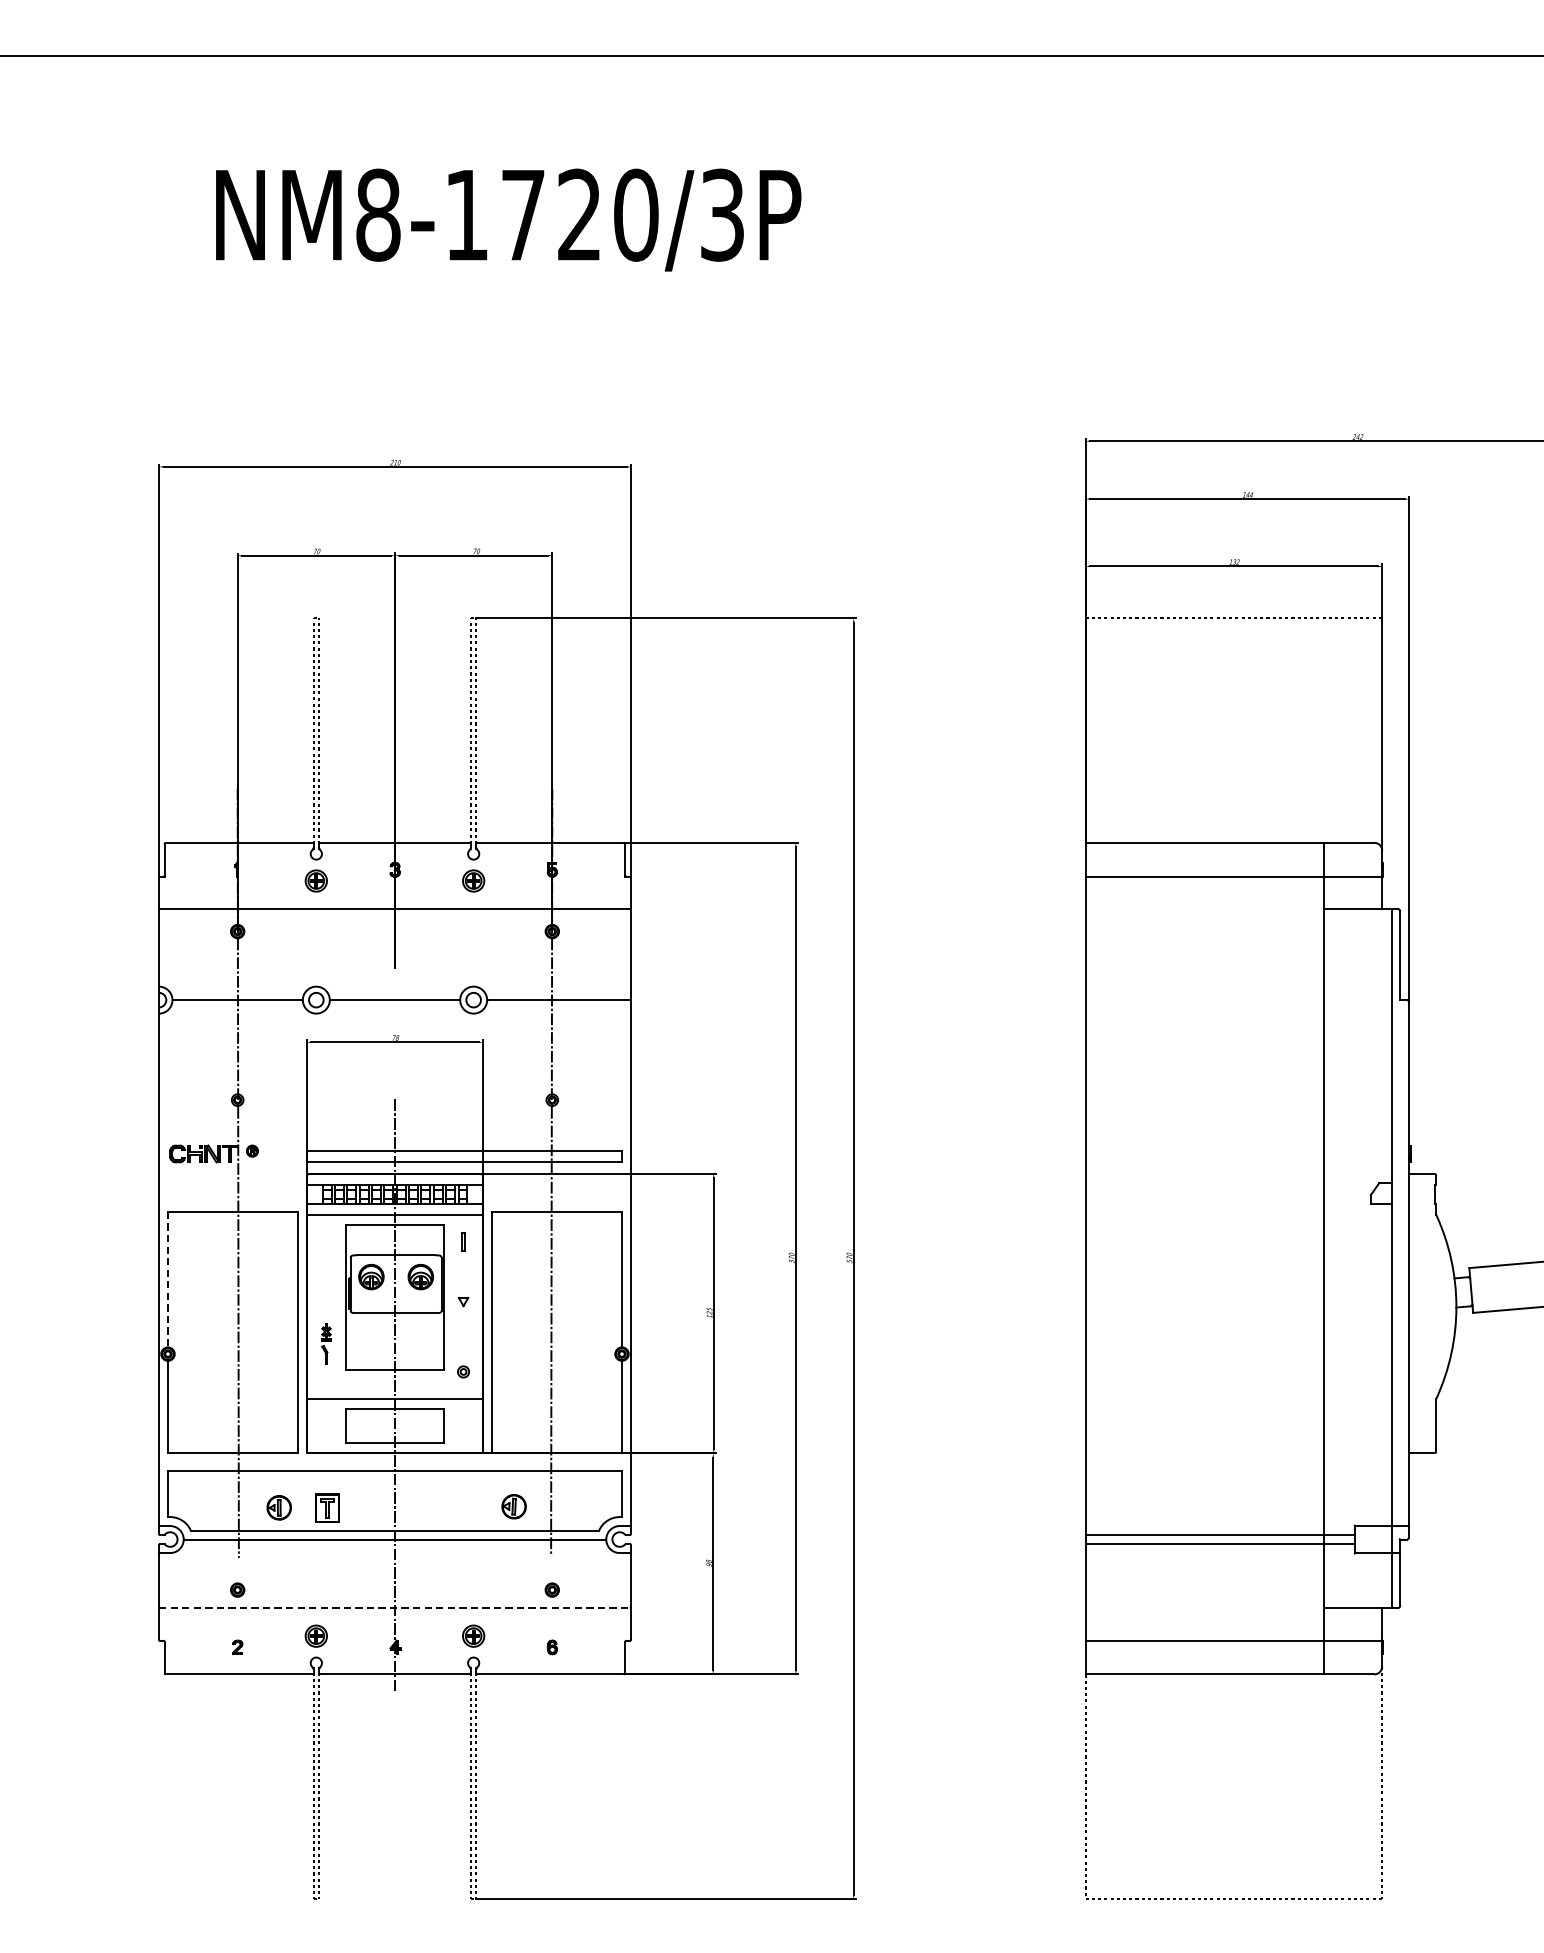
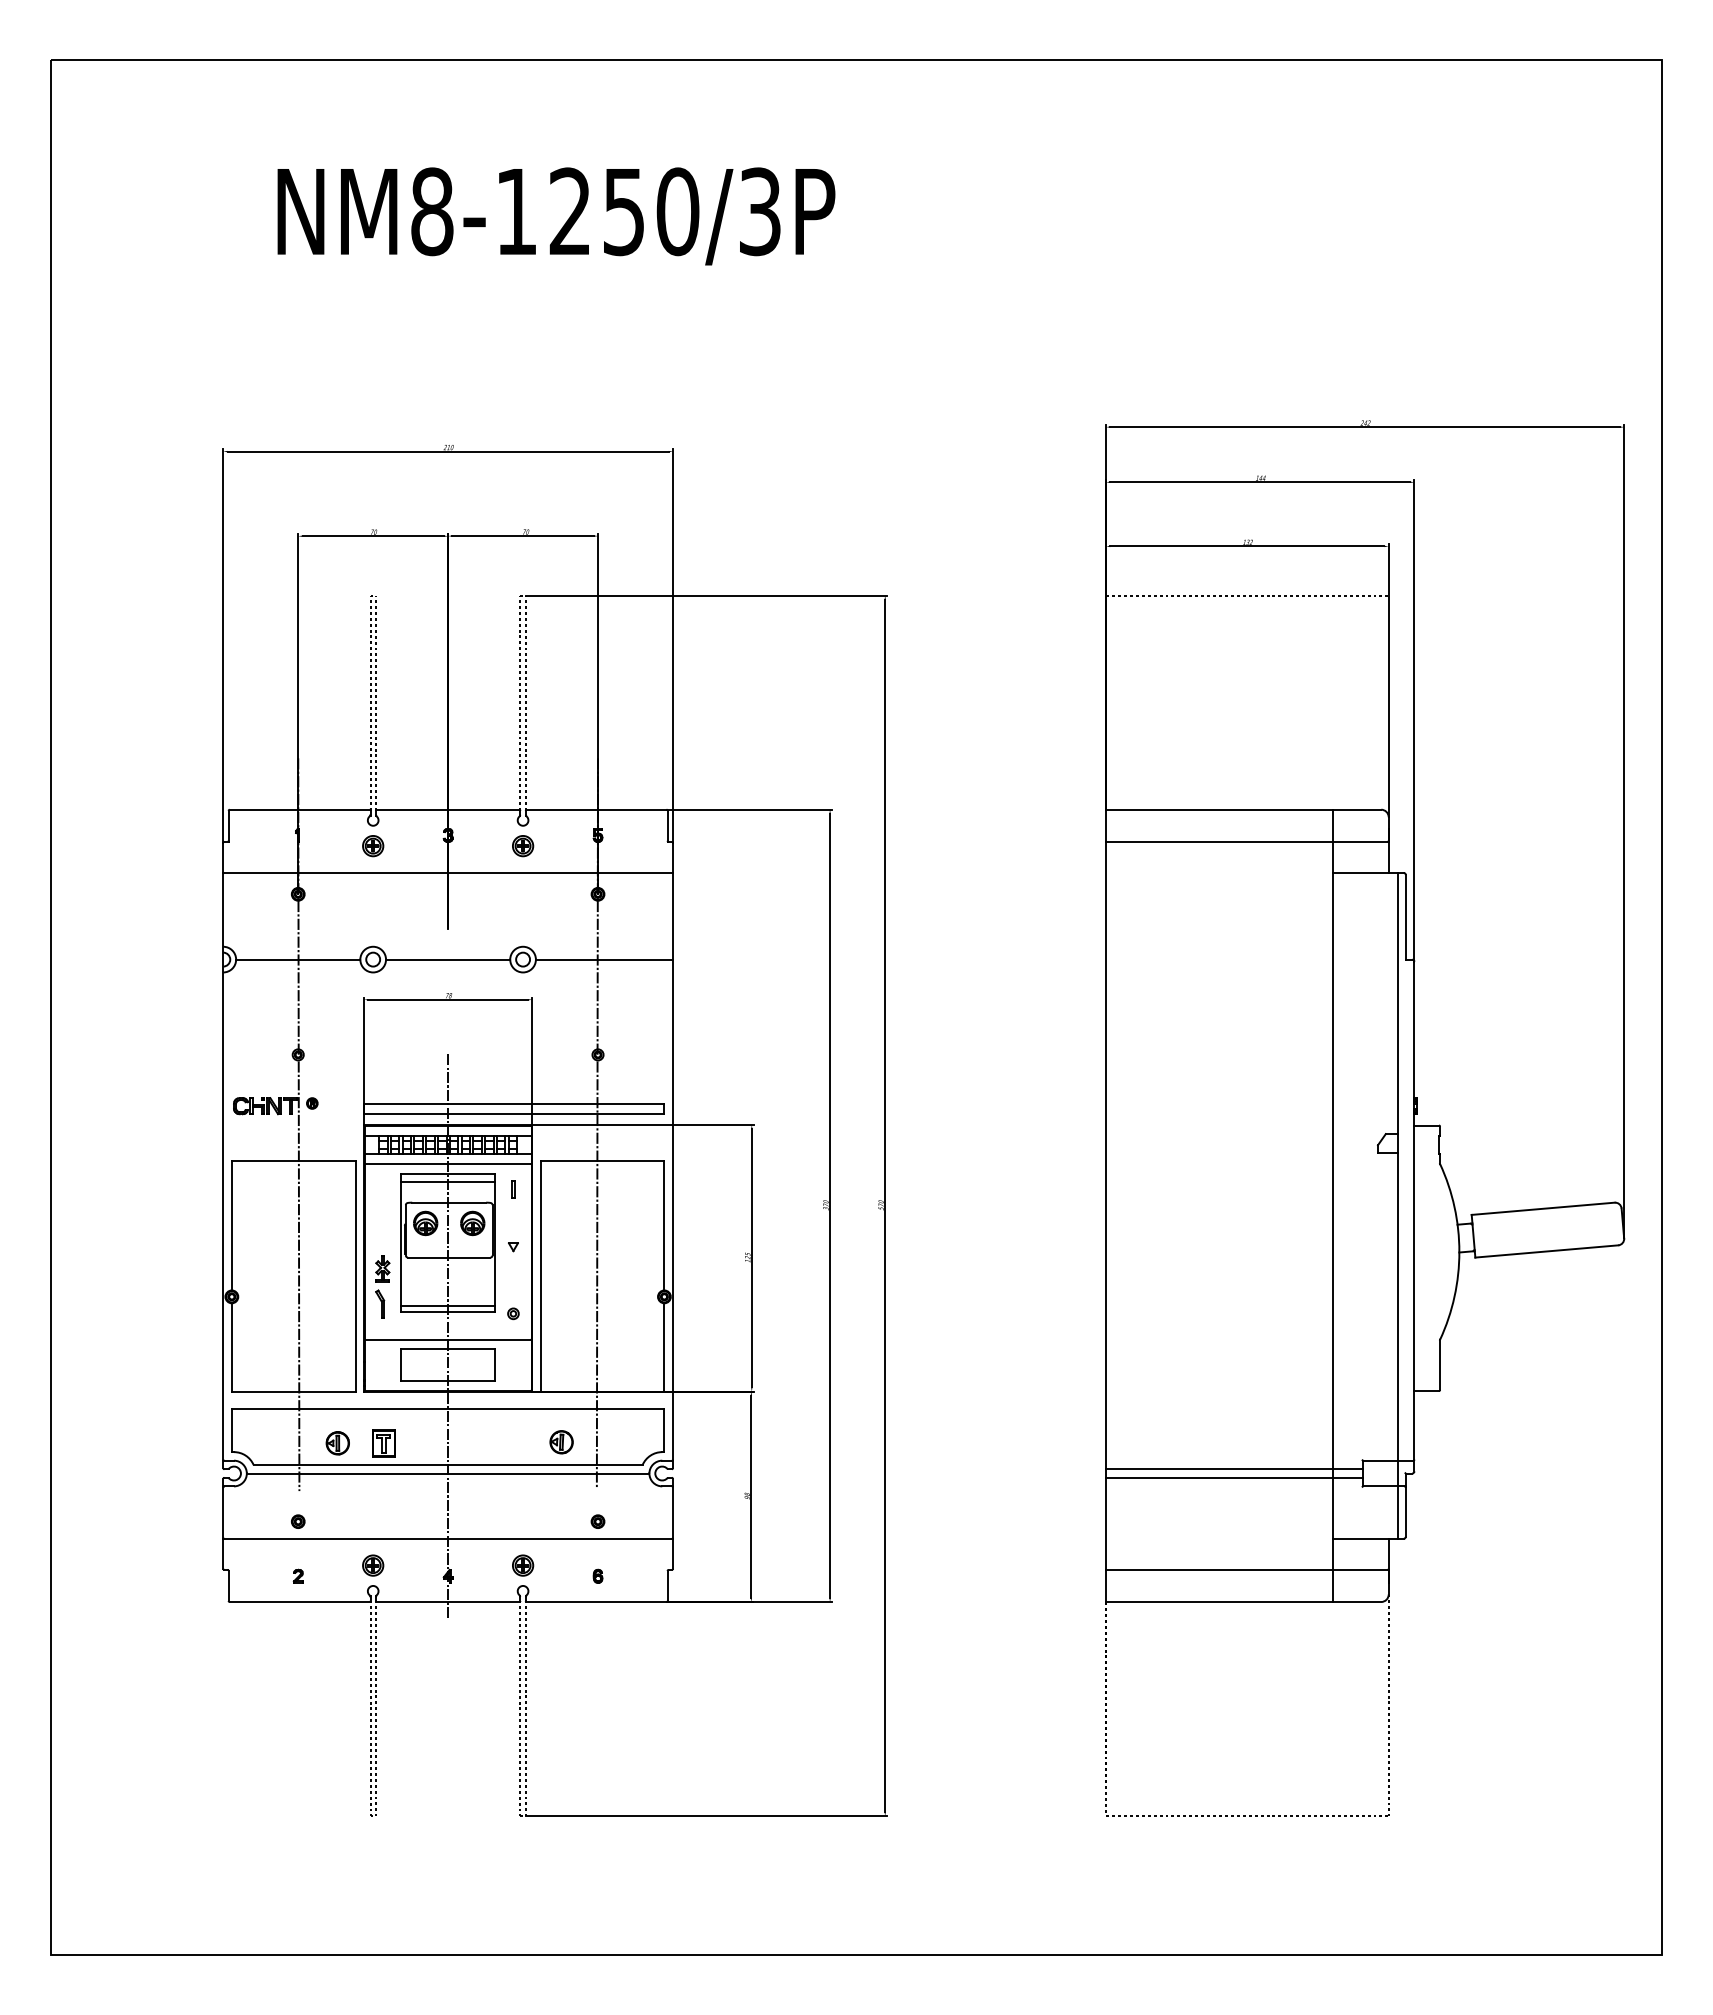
text: (550, 214) -> (596, 211), NM8-1720/3P -> NM8-1250/3P
line: (395, 1234) -> (448, 1182), added
line: (167, 1279) -> (231, 1225), dashed -> solid
part: (326, 1343) -> (382, 1286), size x1.67
line: (395, 1364) -> (448, 1306), added
line: (395, 1607) -> (448, 1538), dashed -> solid

